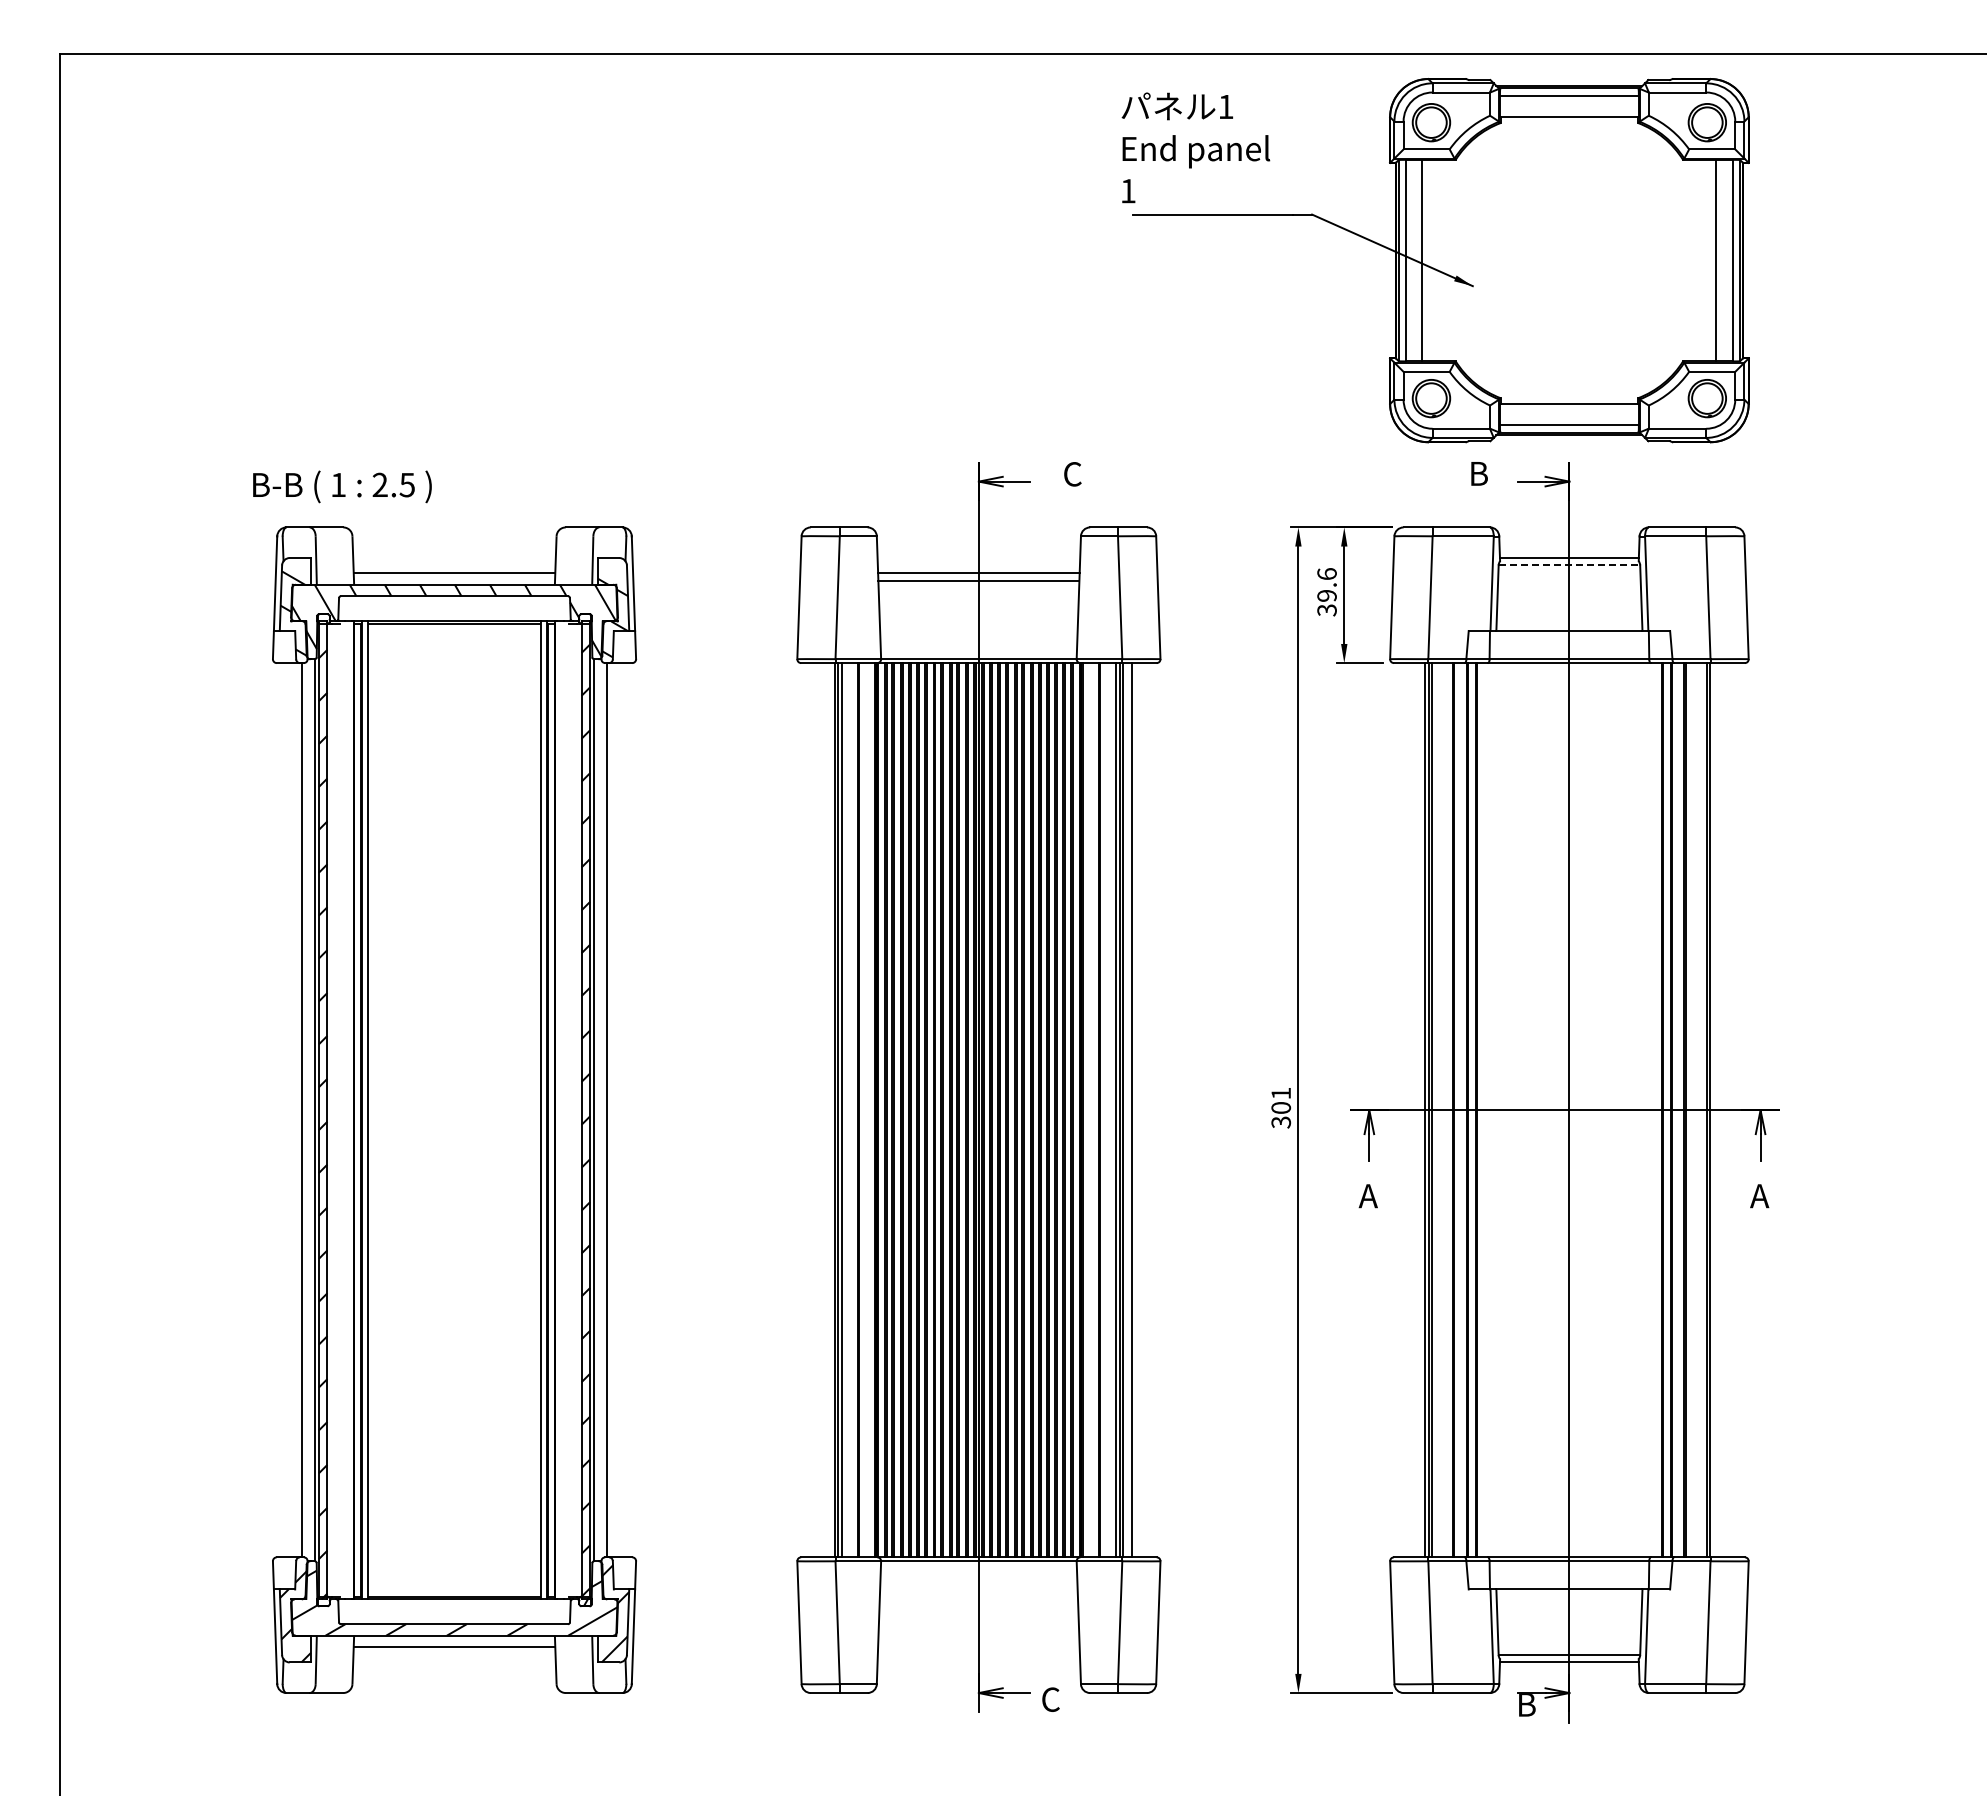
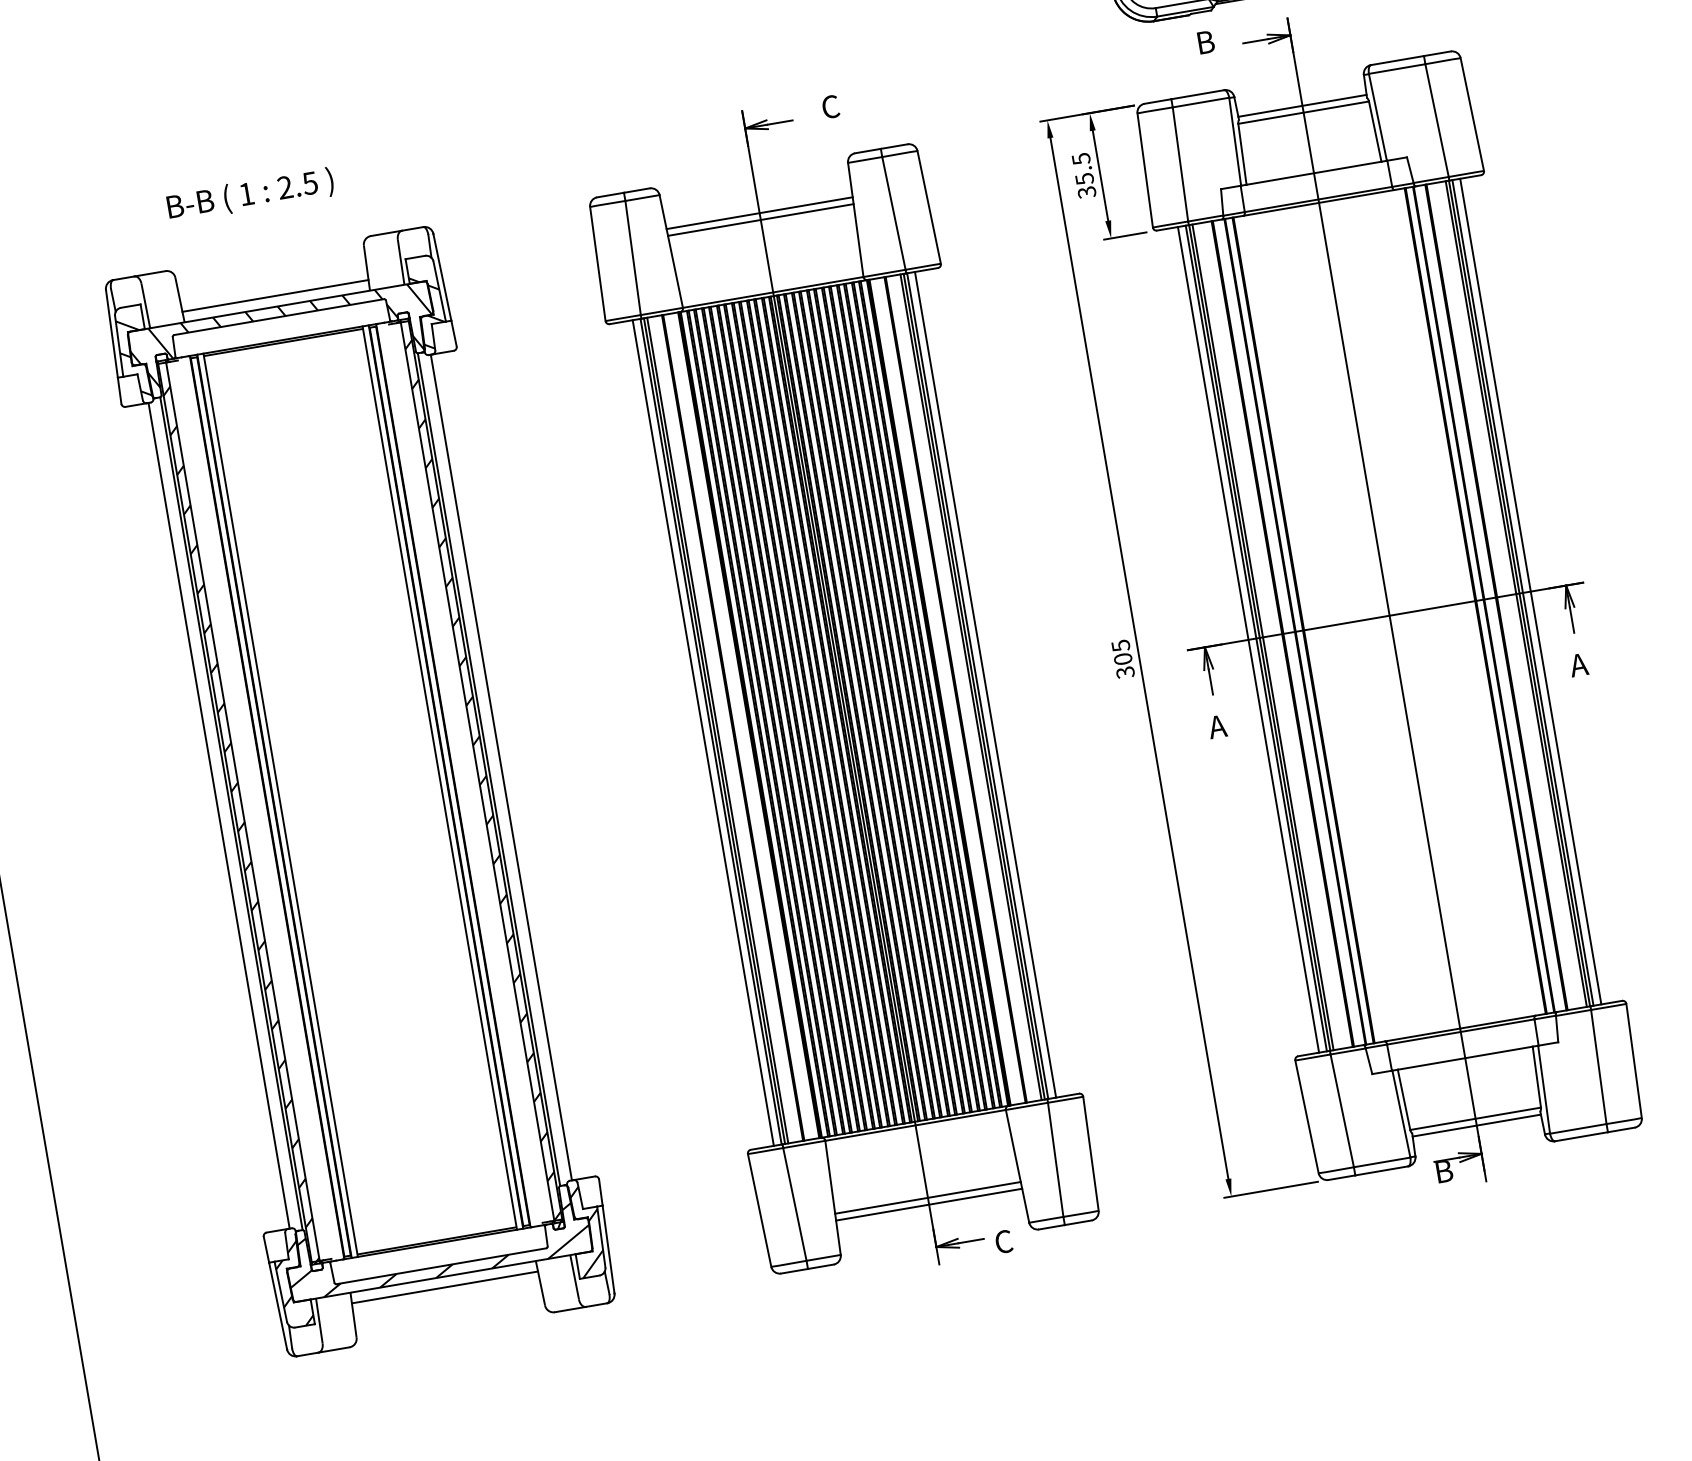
text: (342, 486) -> (250, 194), moved
line: (1569, 565) -> (1303, 112), dashed -> solid
text: (1326, 585) -> (1082, 169), 39.6 -> 35.5
text: (1281, 1093) -> (1121, 645), 301 -> 305
line: (826, 1110) -> (703, 733), added
line: (1416, 1110) -> (1248, 640), added
line: (1713, 1110) -> (1522, 593), added
line: (1722, 1110) -> (1531, 591), added
line: (978, 1639) -> (927, 1197), added
line: (978, 1647) -> (928, 1205), added

